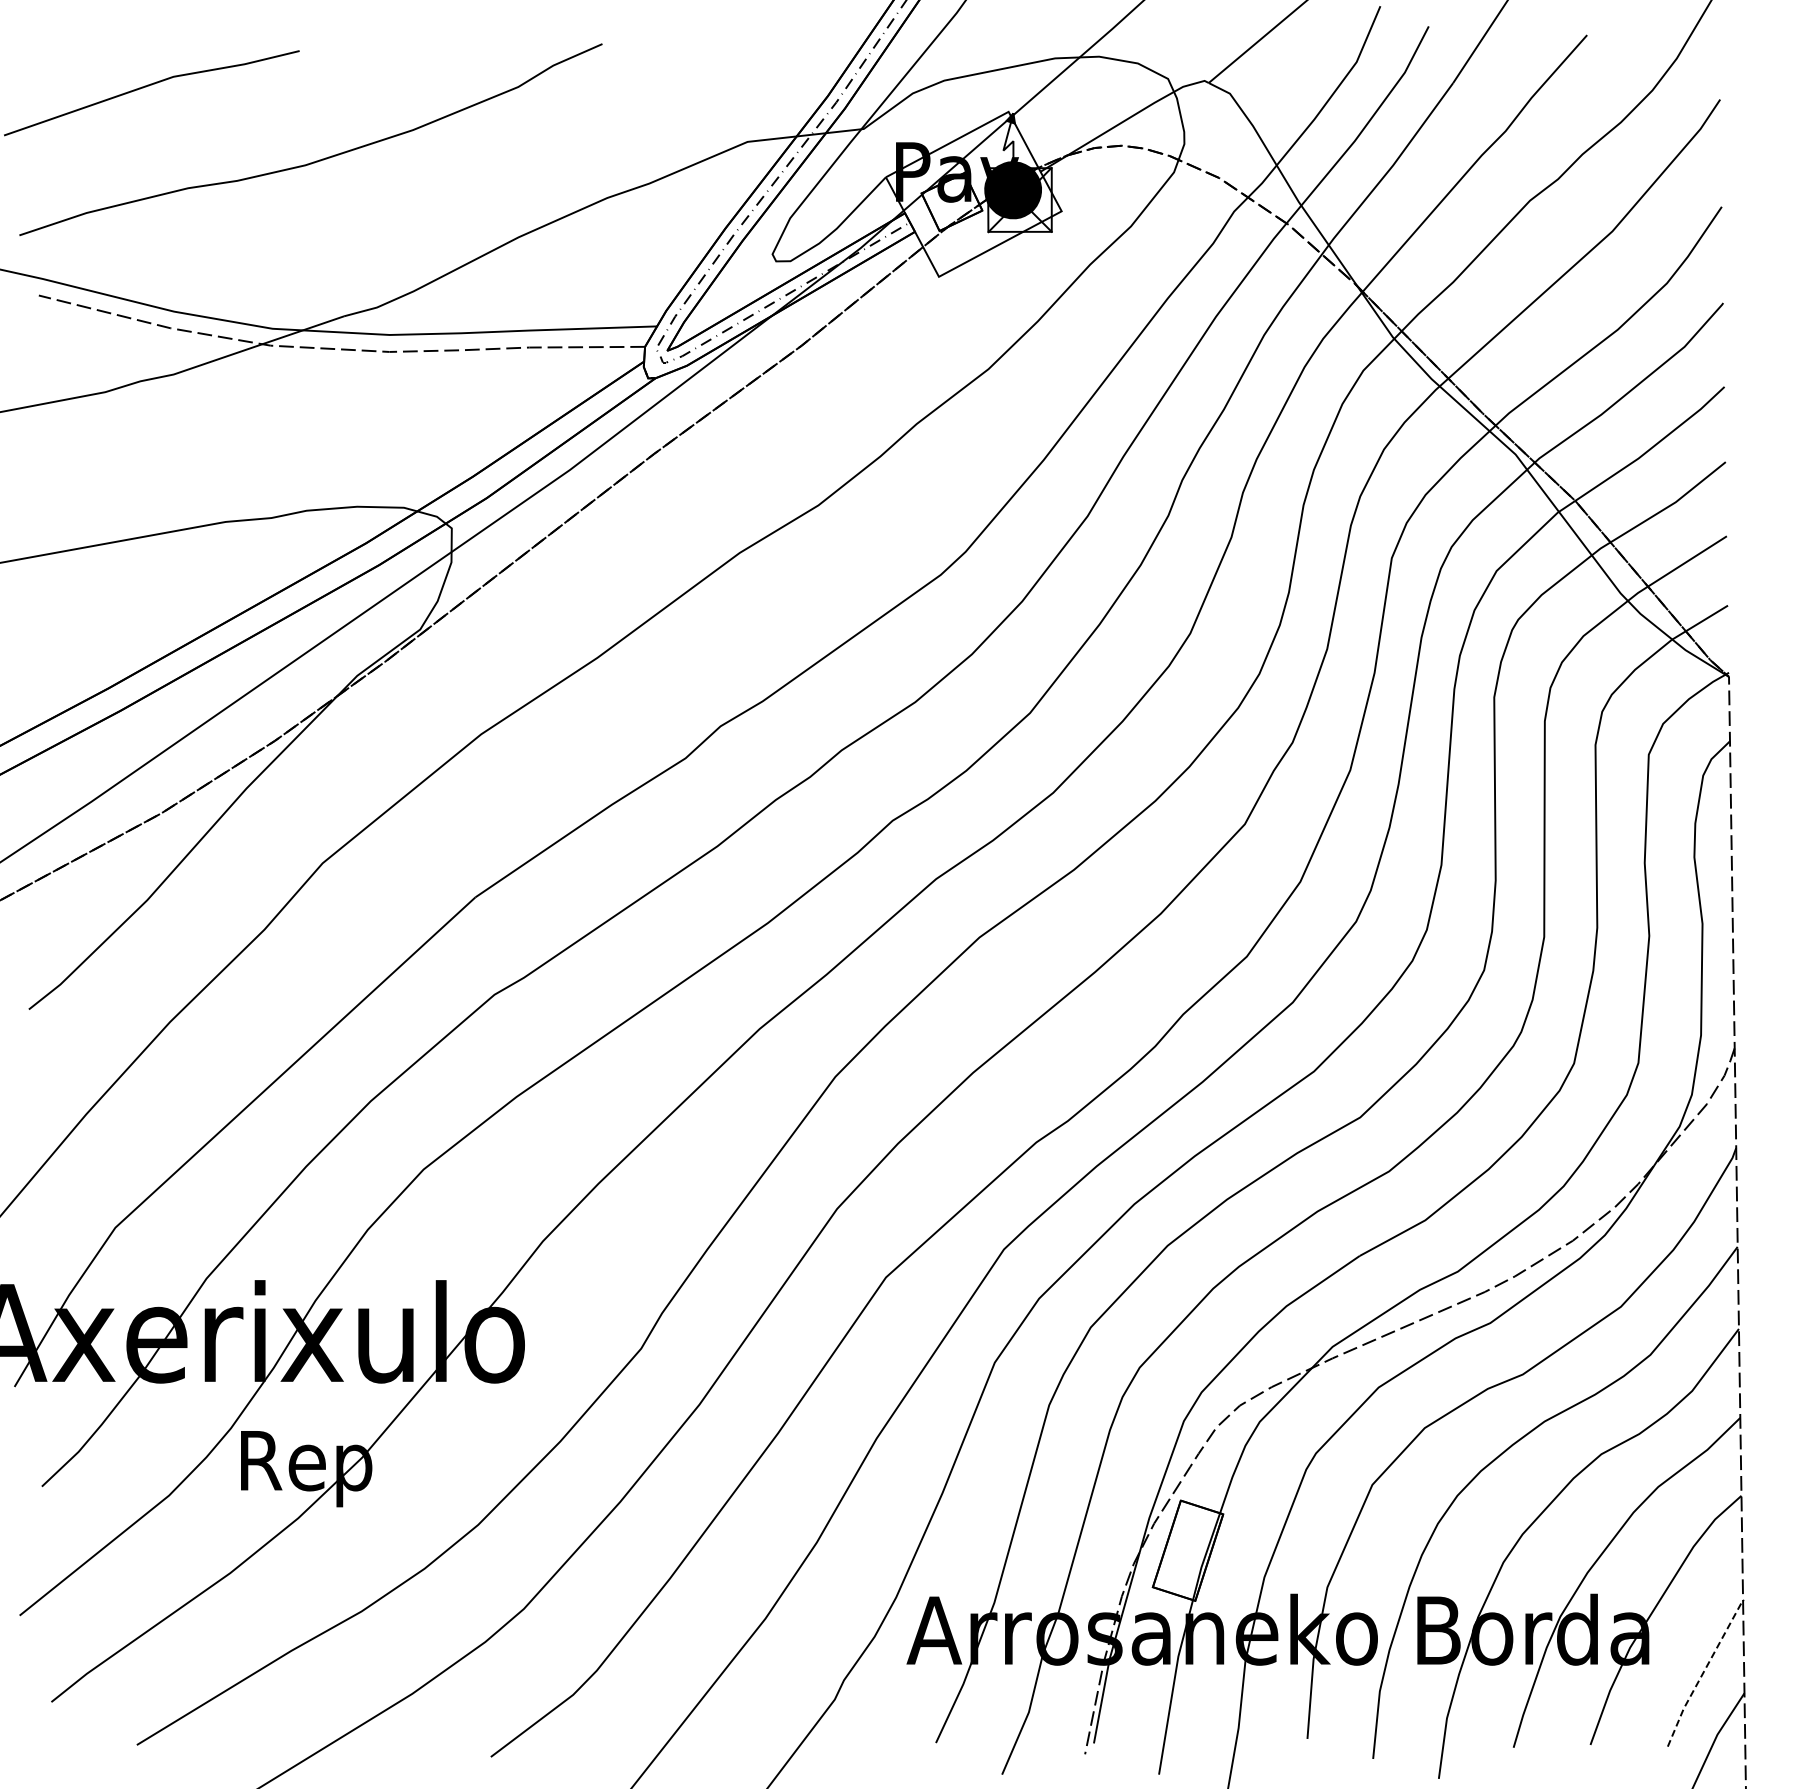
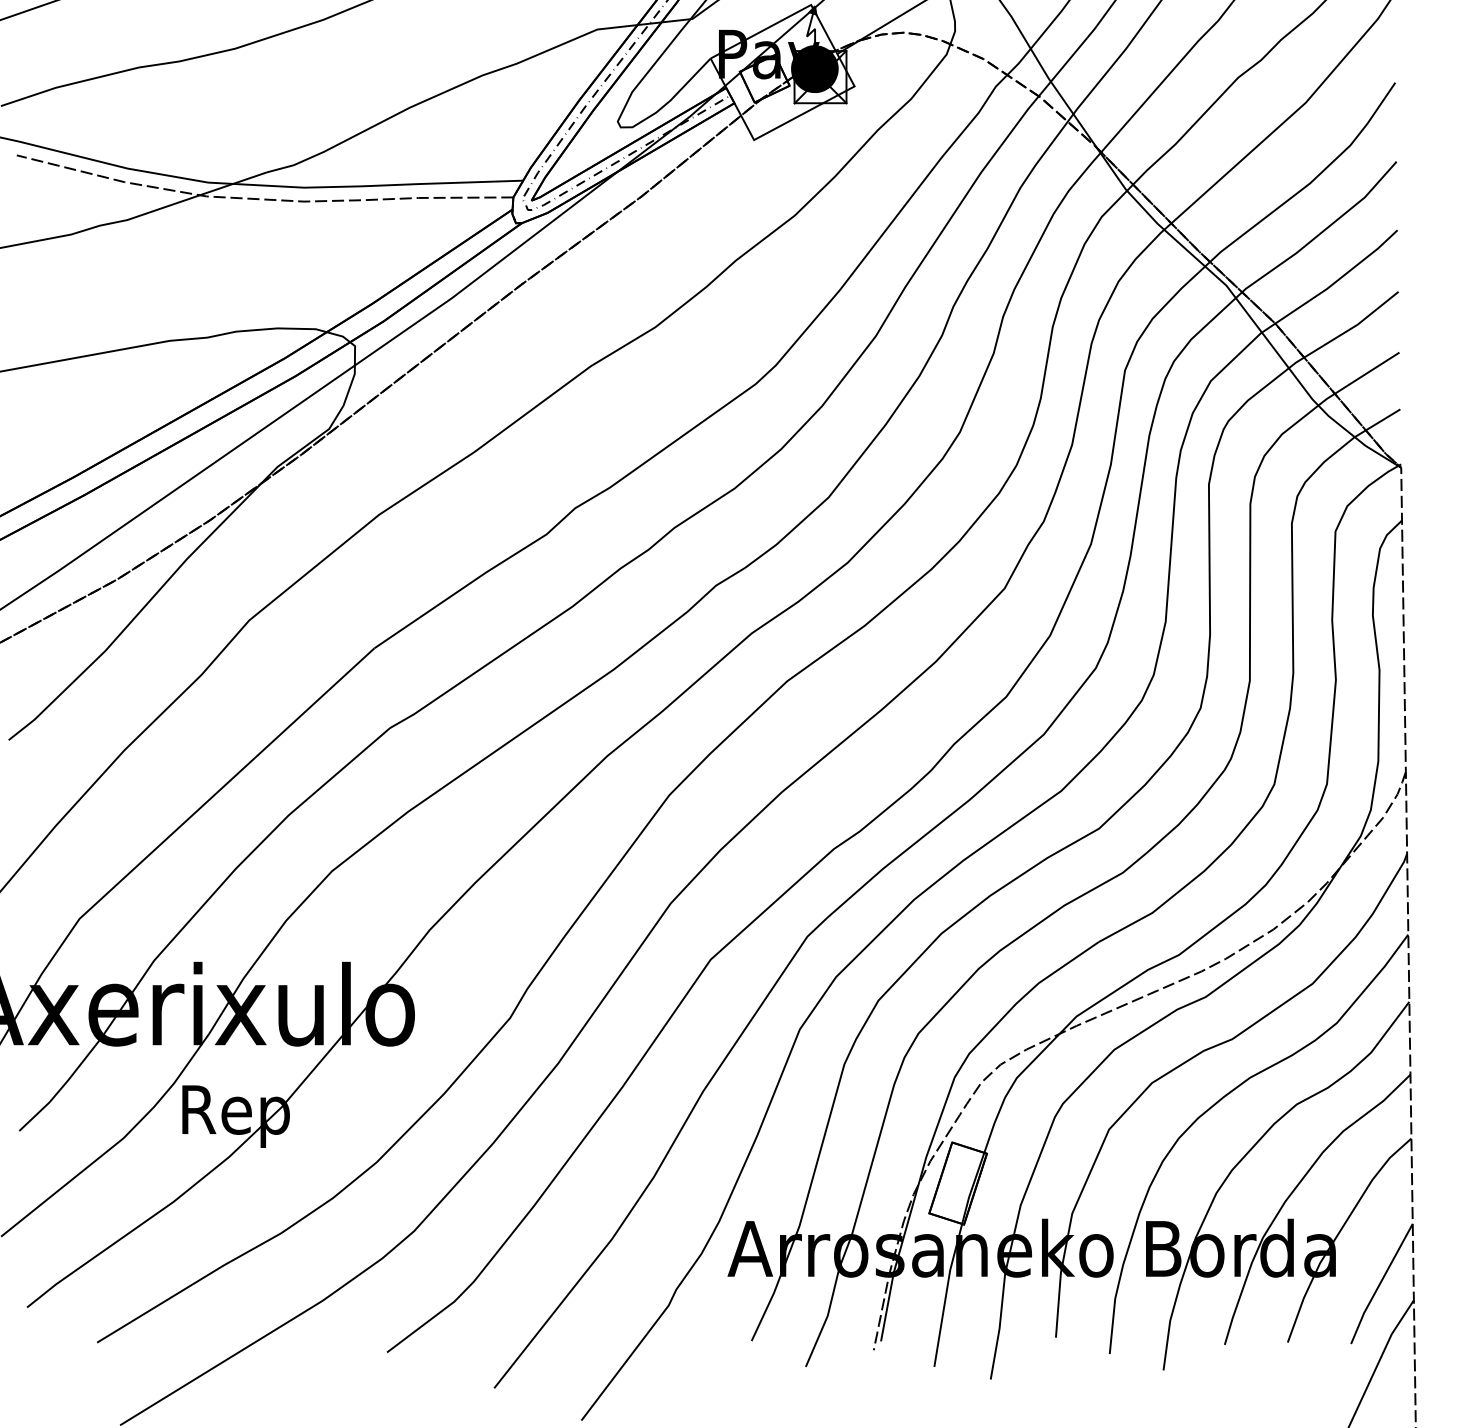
line: (1703, 1672) -> (1380, 1283), dashed -> solid

